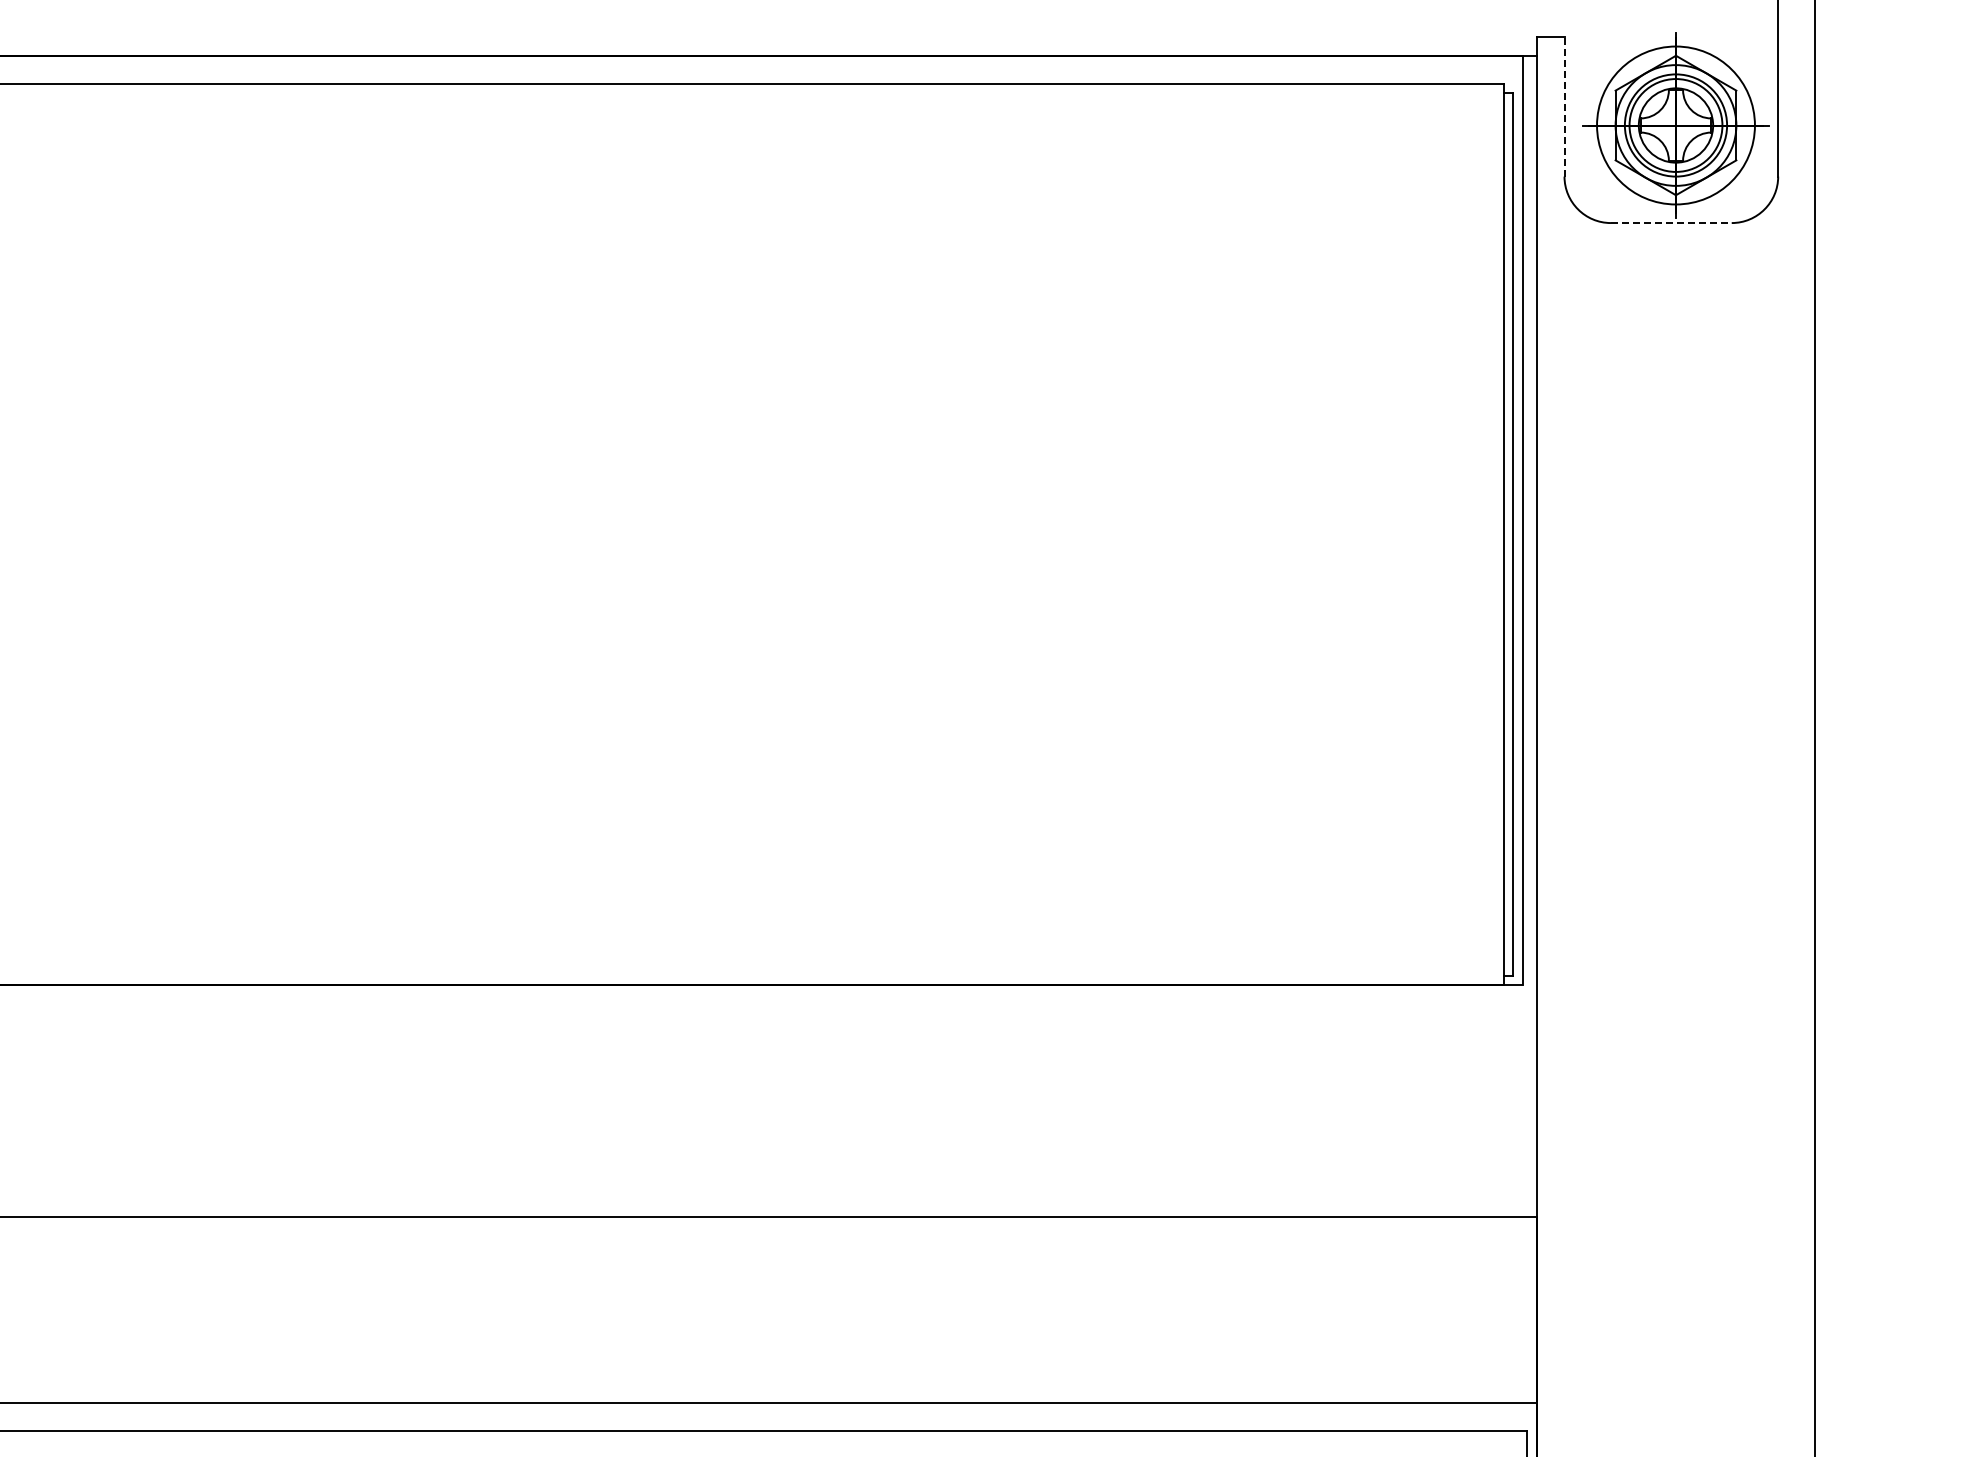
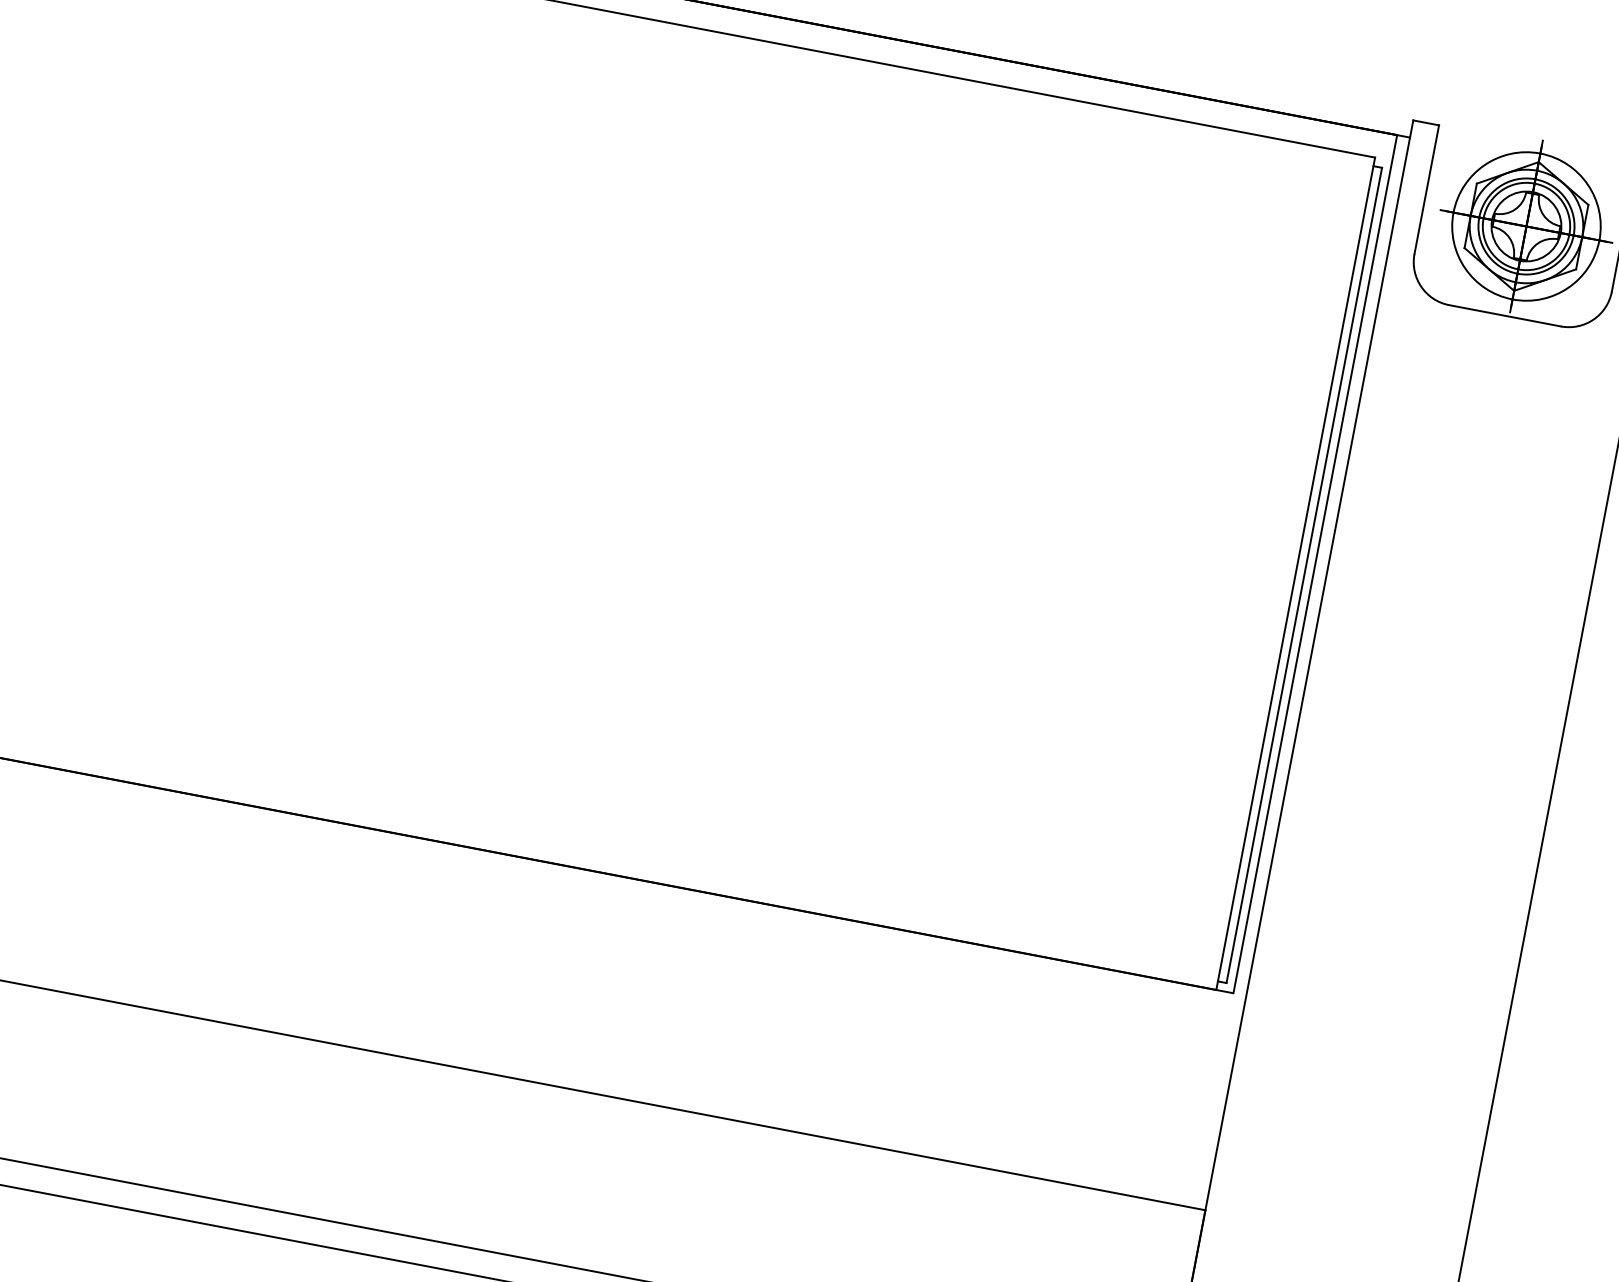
line: (1564, 106) -> (1426, 189), dashed -> solid
line: (1671, 223) -> (1505, 316), dashed -> solid

